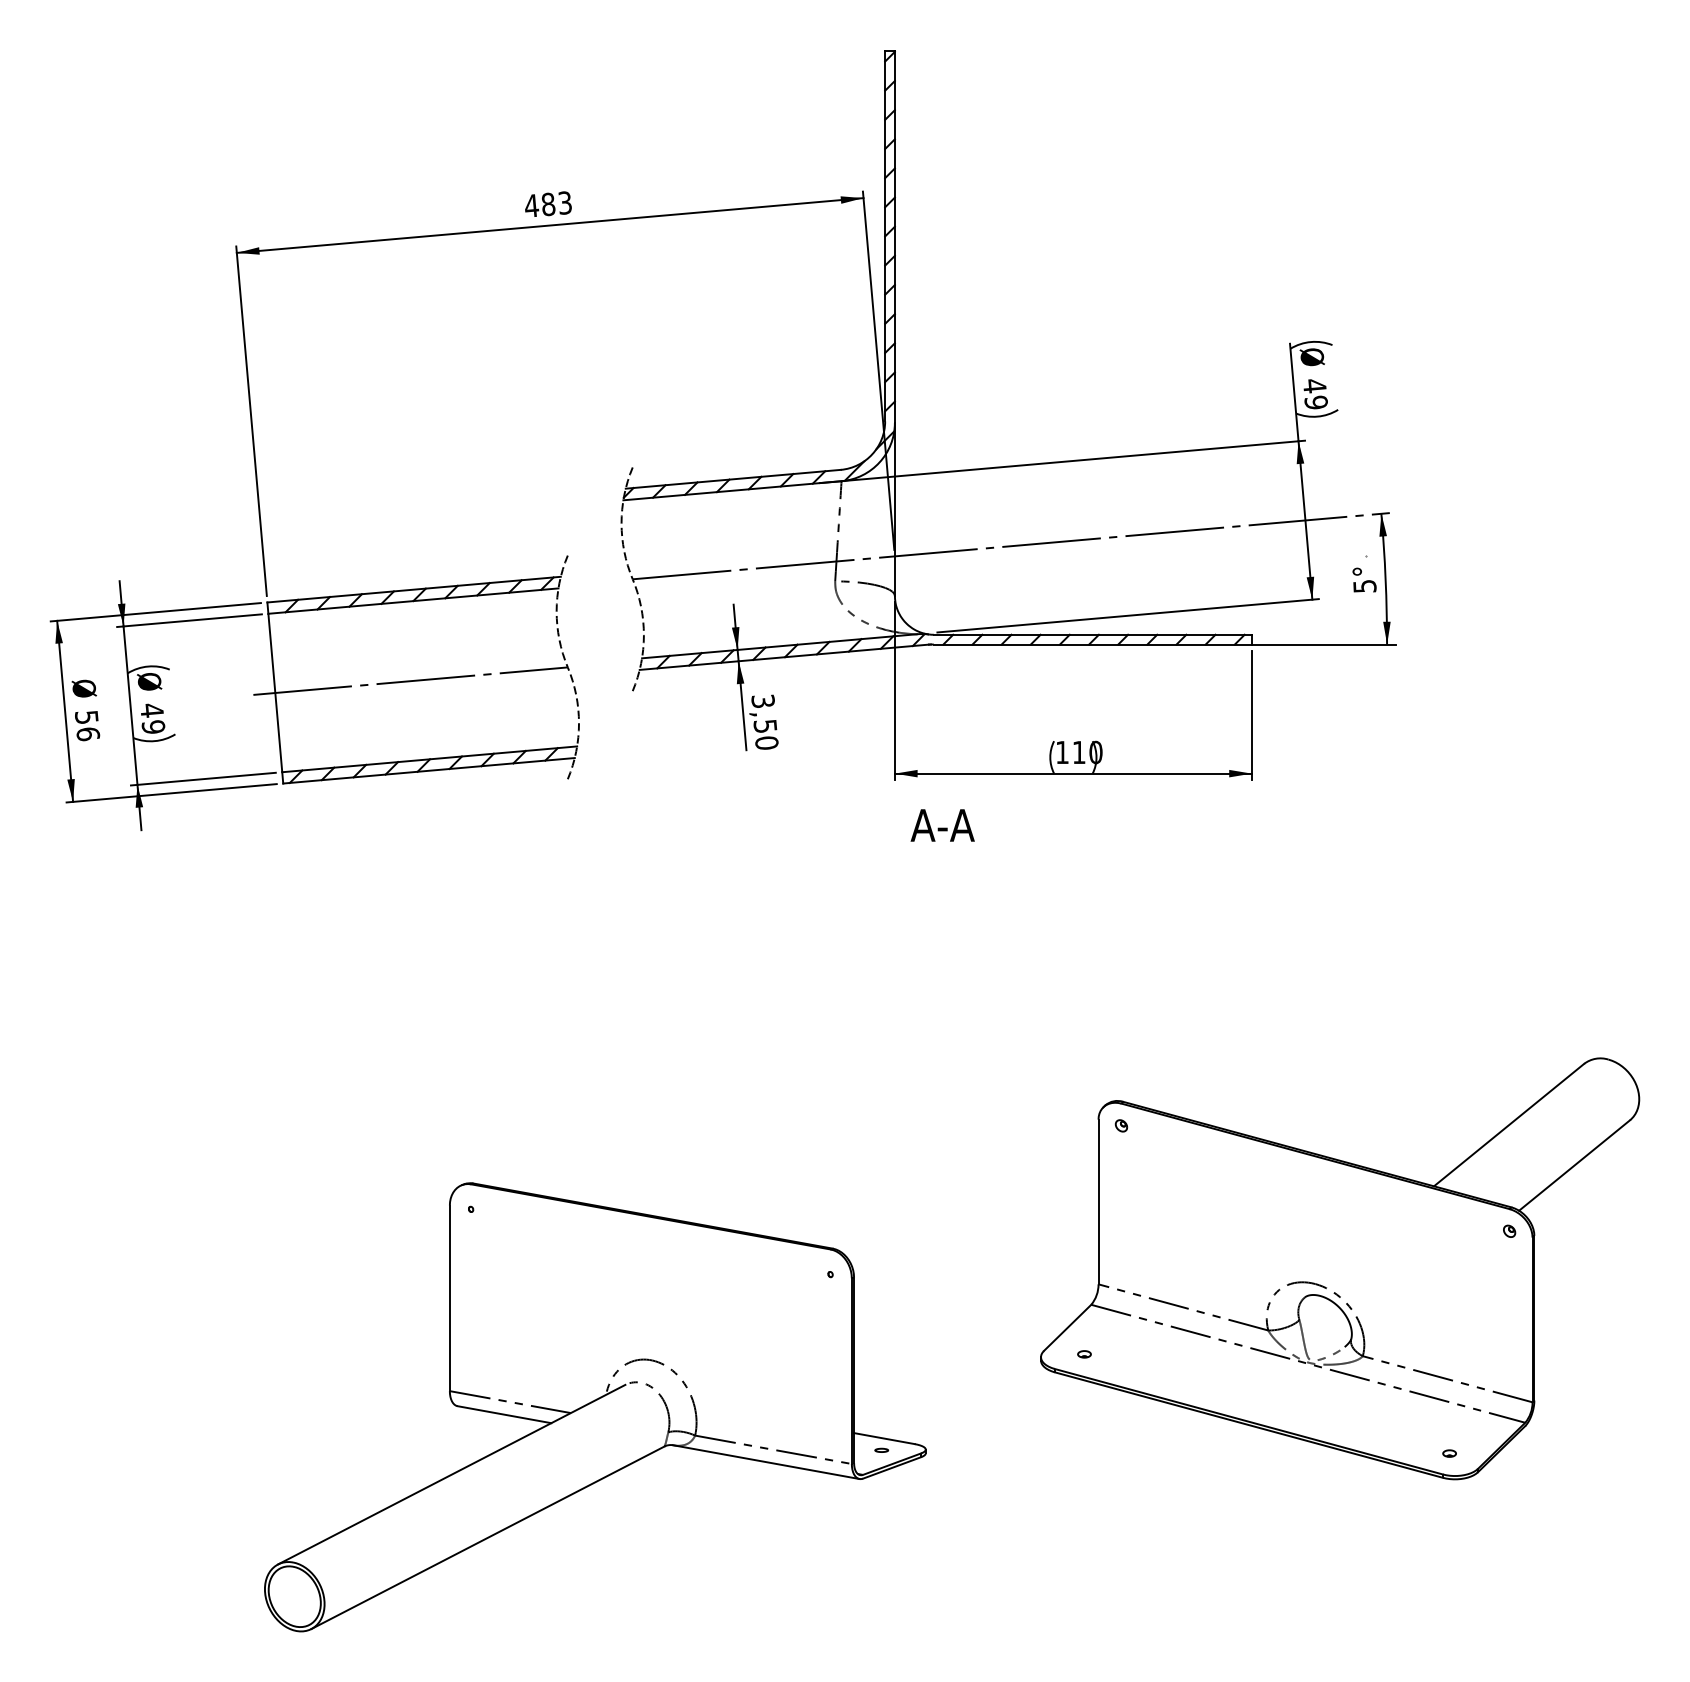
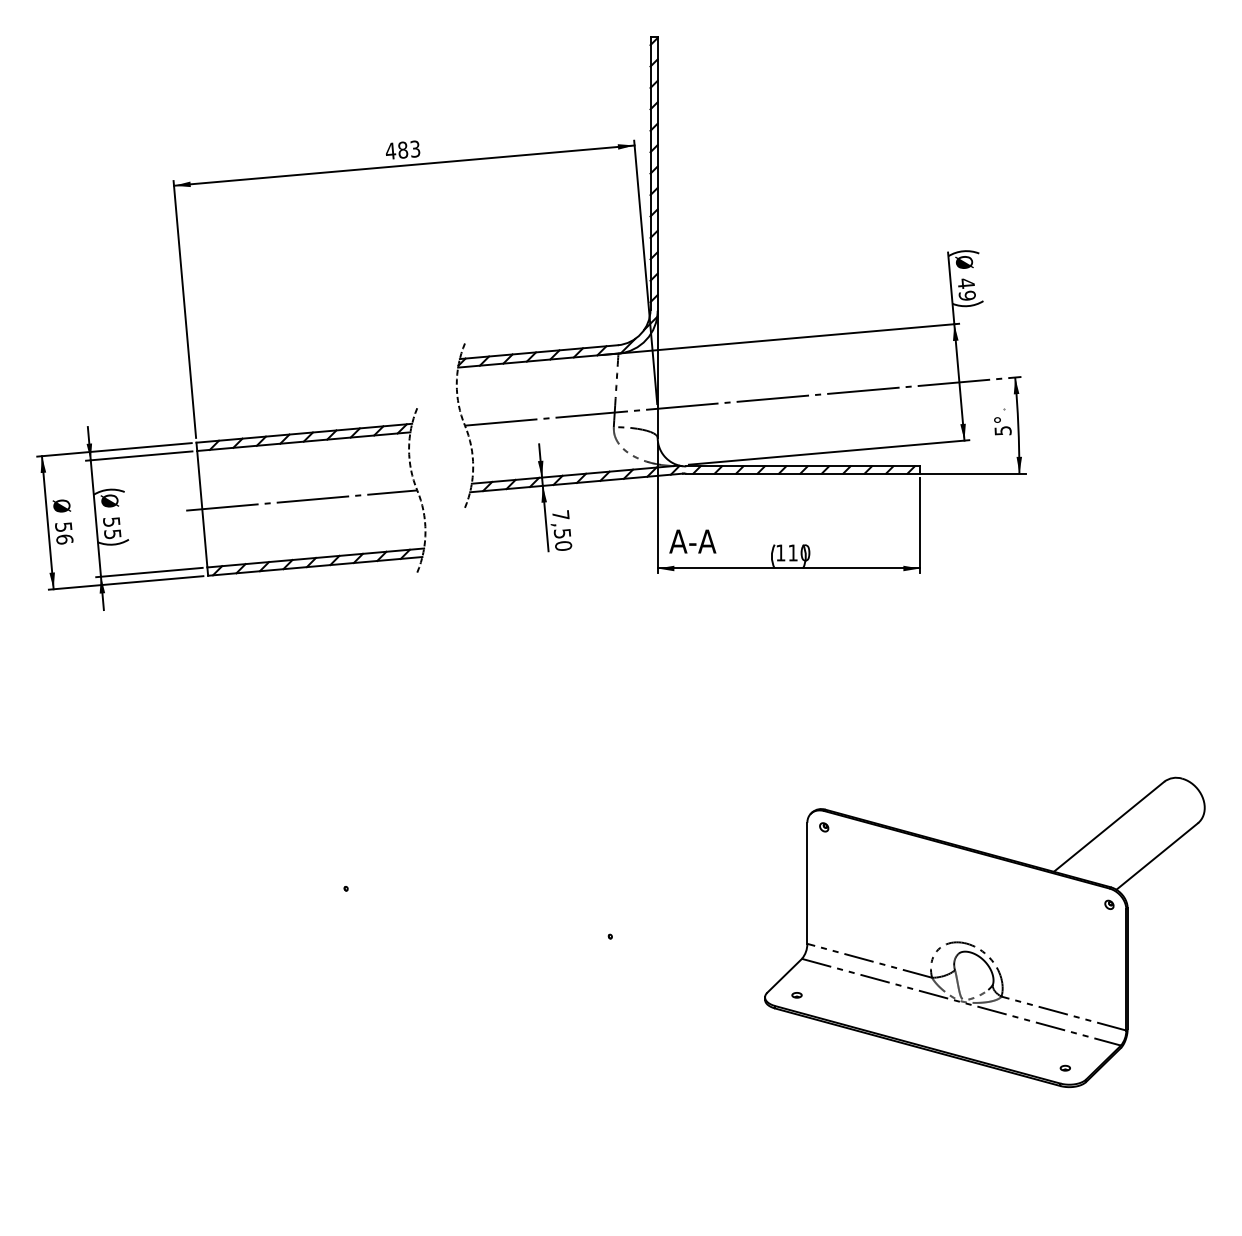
text: (762, 701) -> (560, 515), 3,50 -> 7,50
text: (153, 719) -> (112, 528), 49 -> 55
text: (942, 825) -> (692, 541), moved
part: (595, 1406) -> (437, 1033), removed

